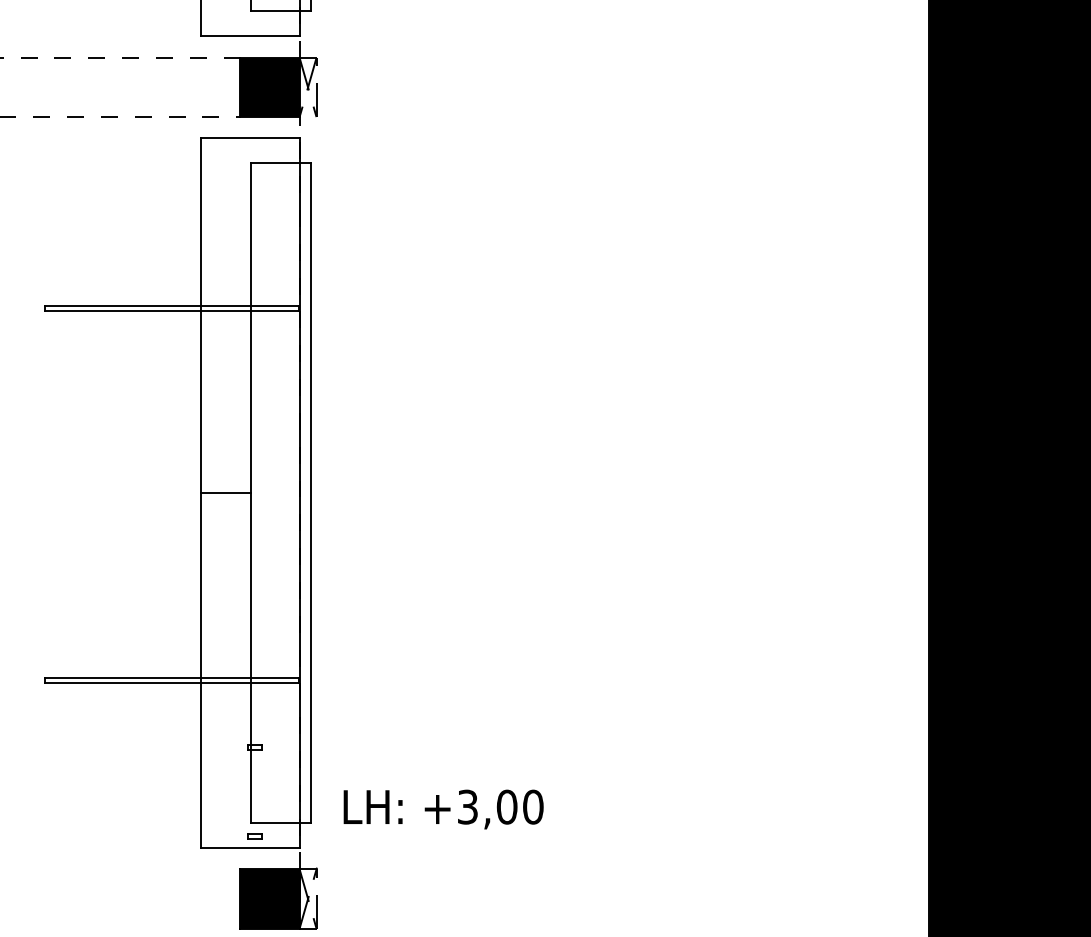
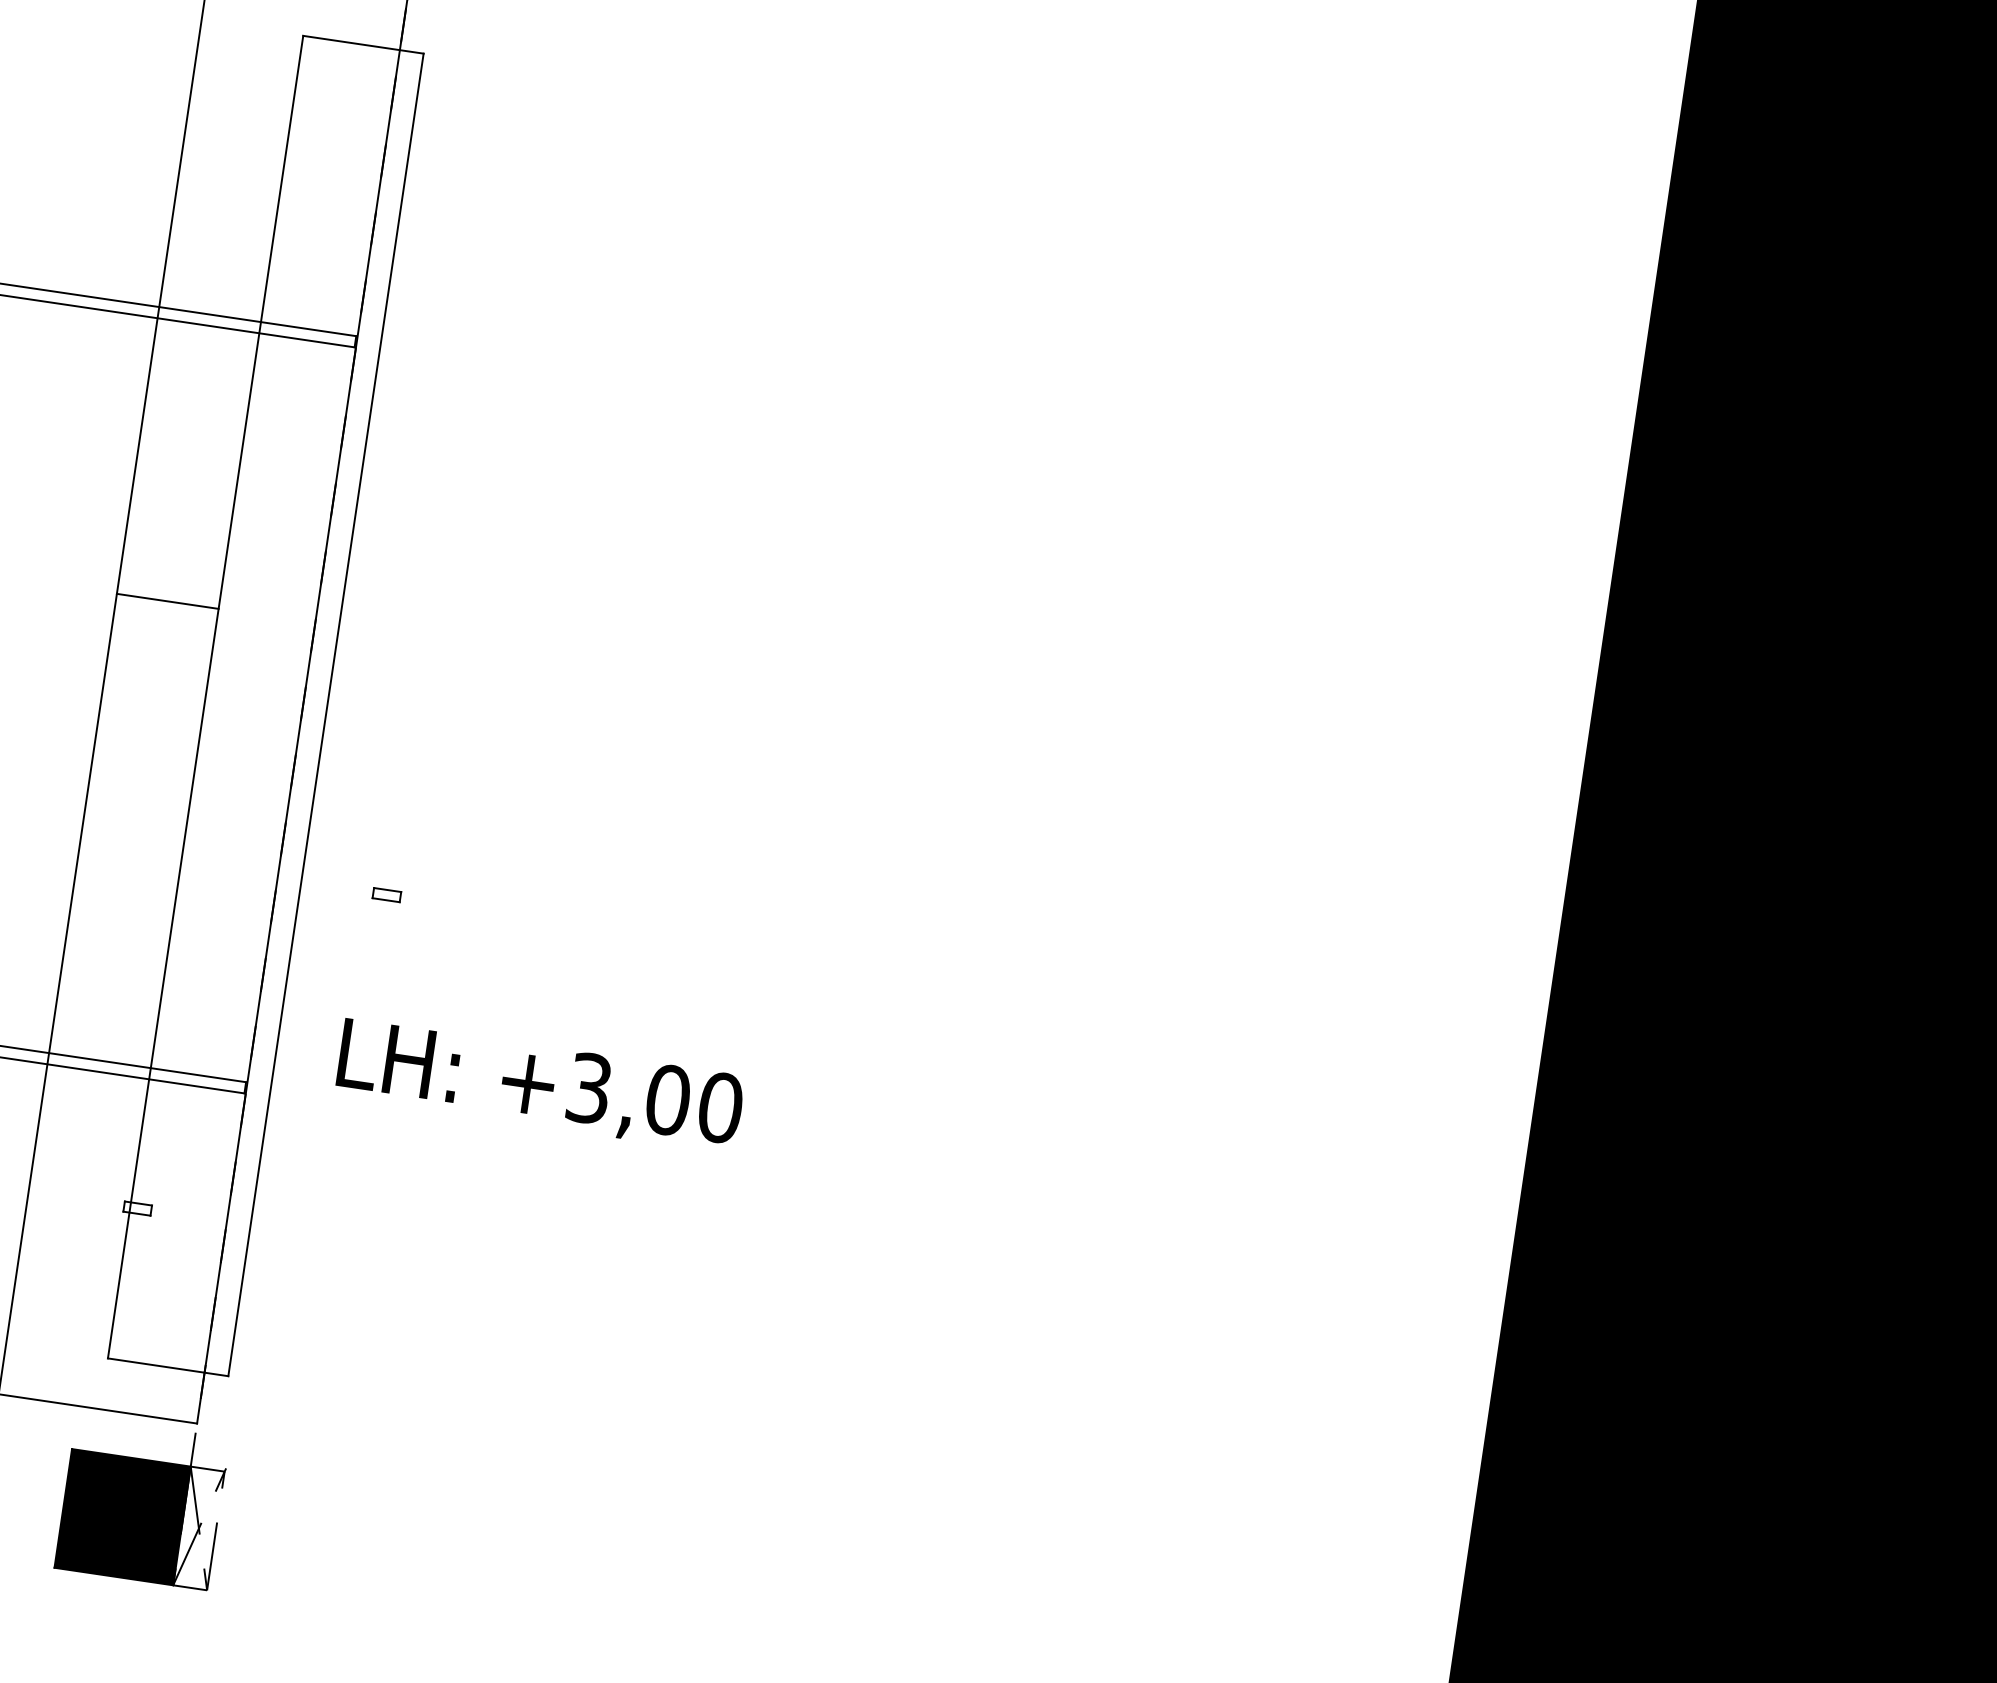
line: (225, 492) -> (166, 600), moved
text: (443, 809) -> (539, 1085), moved
part: (254, 836) -> (385, 895), moved

